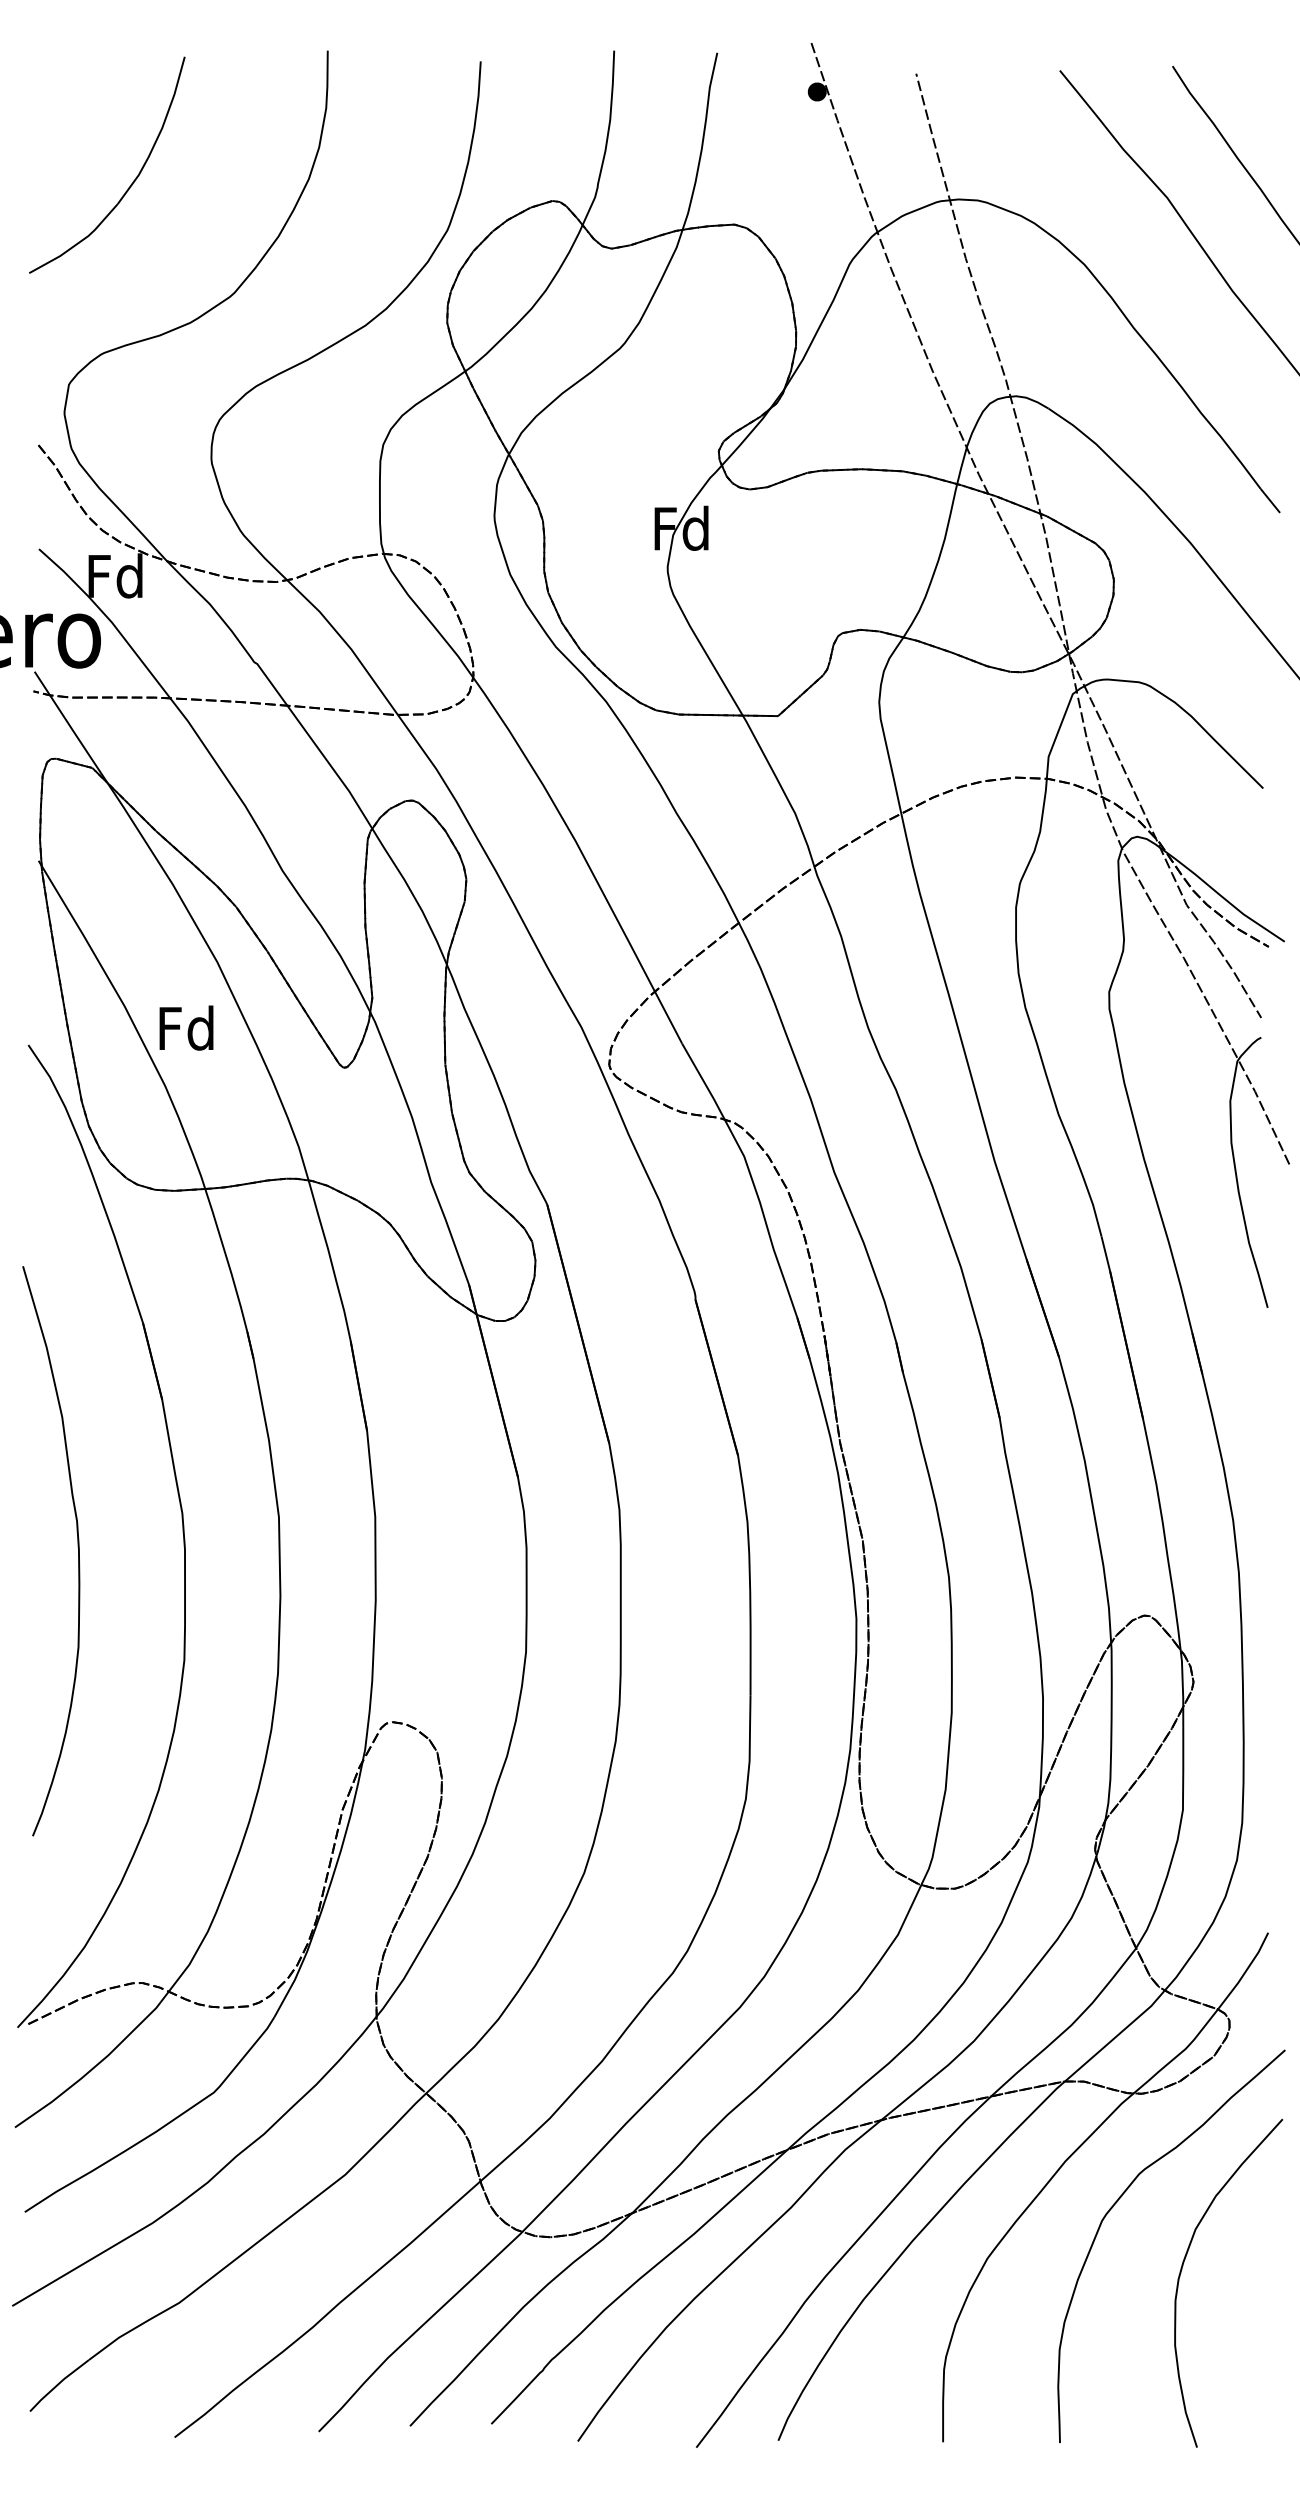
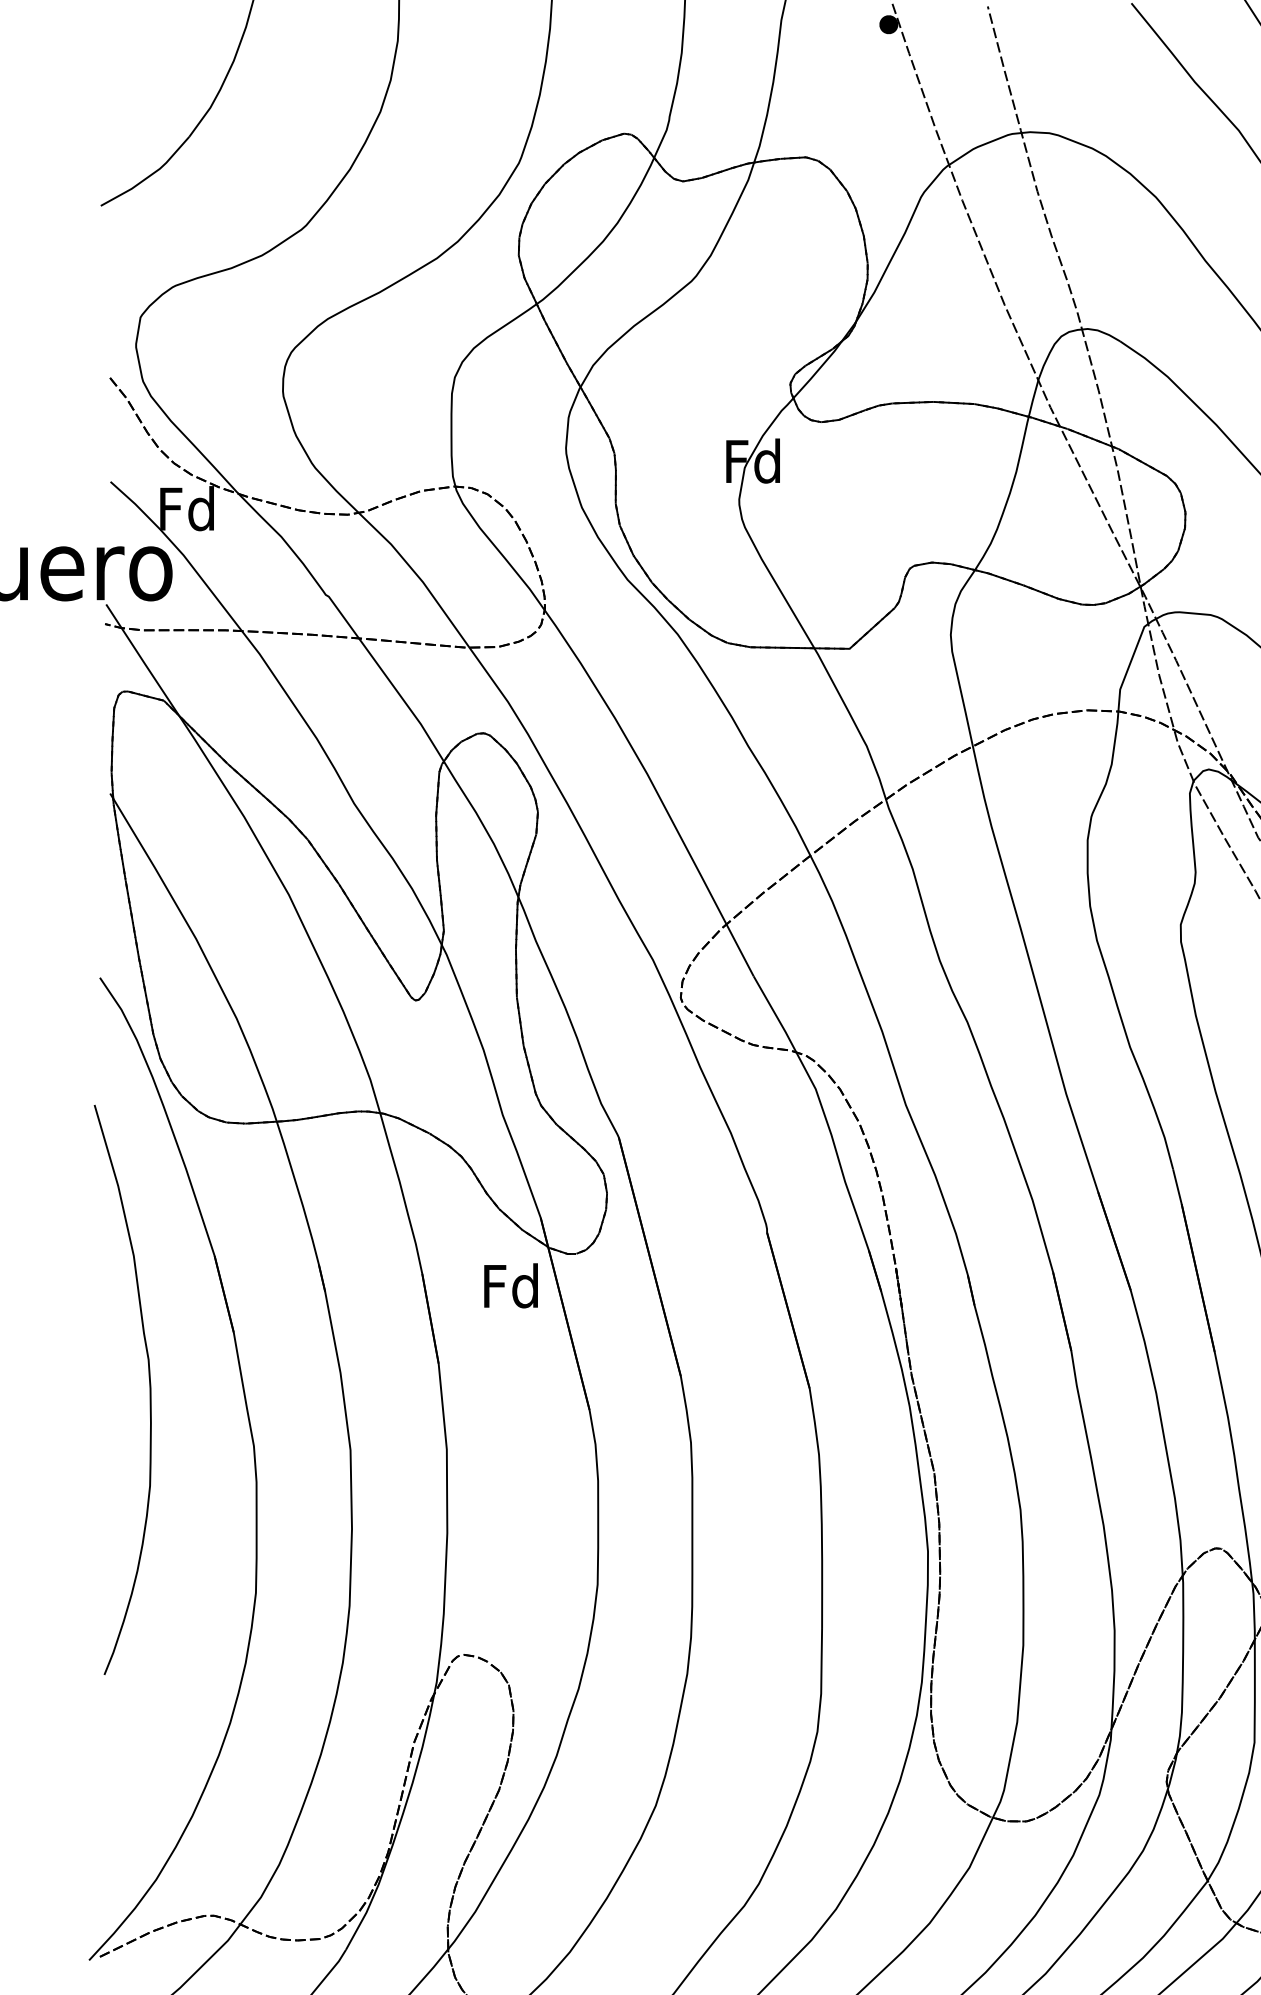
text: (186, 1027) -> (511, 1285), moved
curve: (77, 1547) -> (149, 1386), moved

